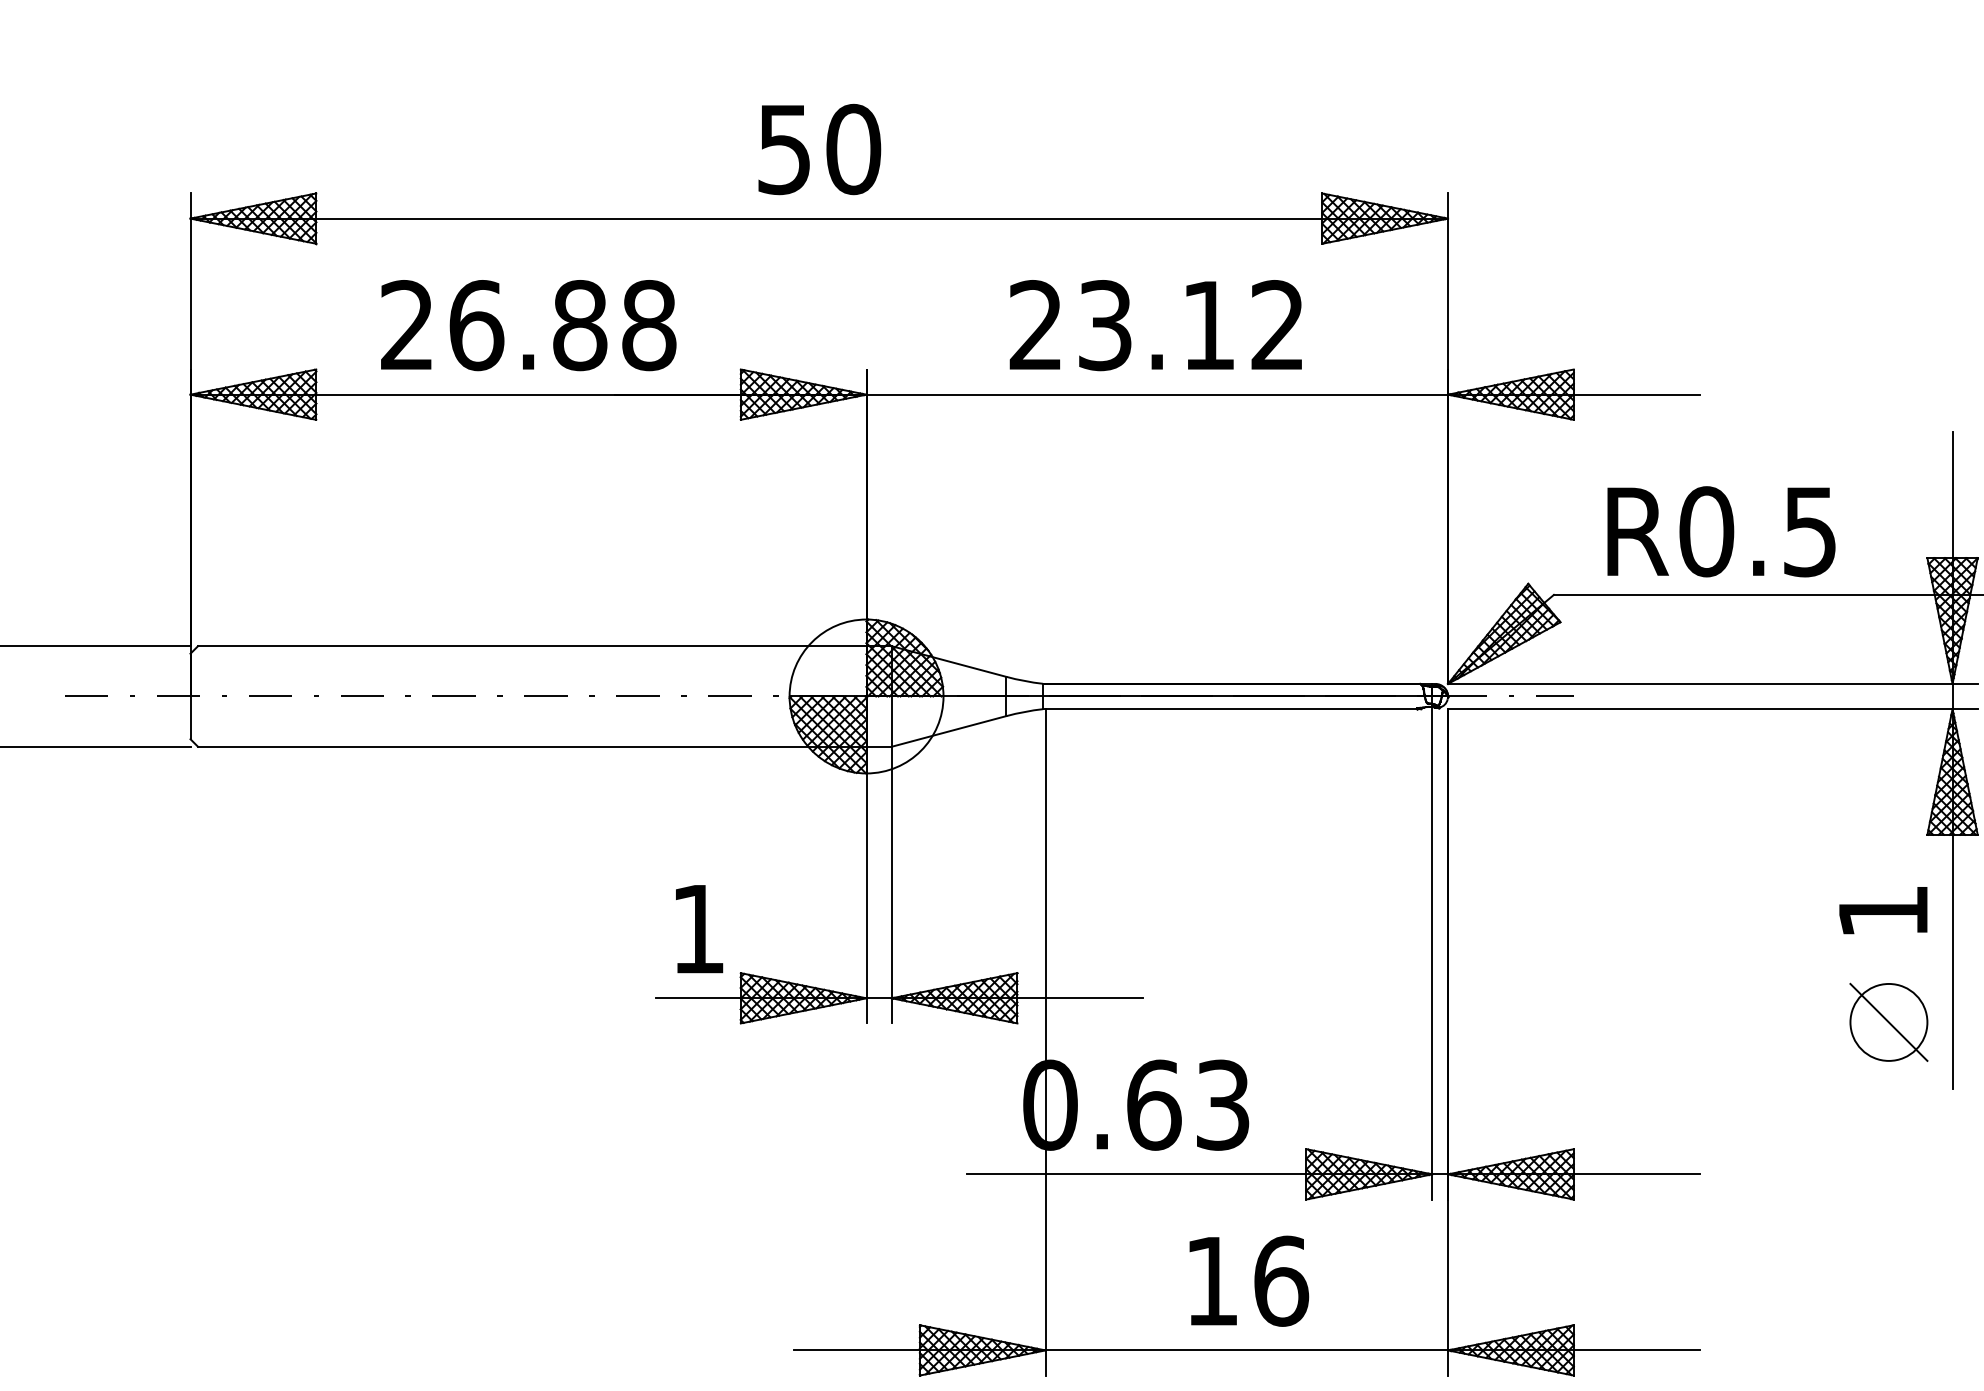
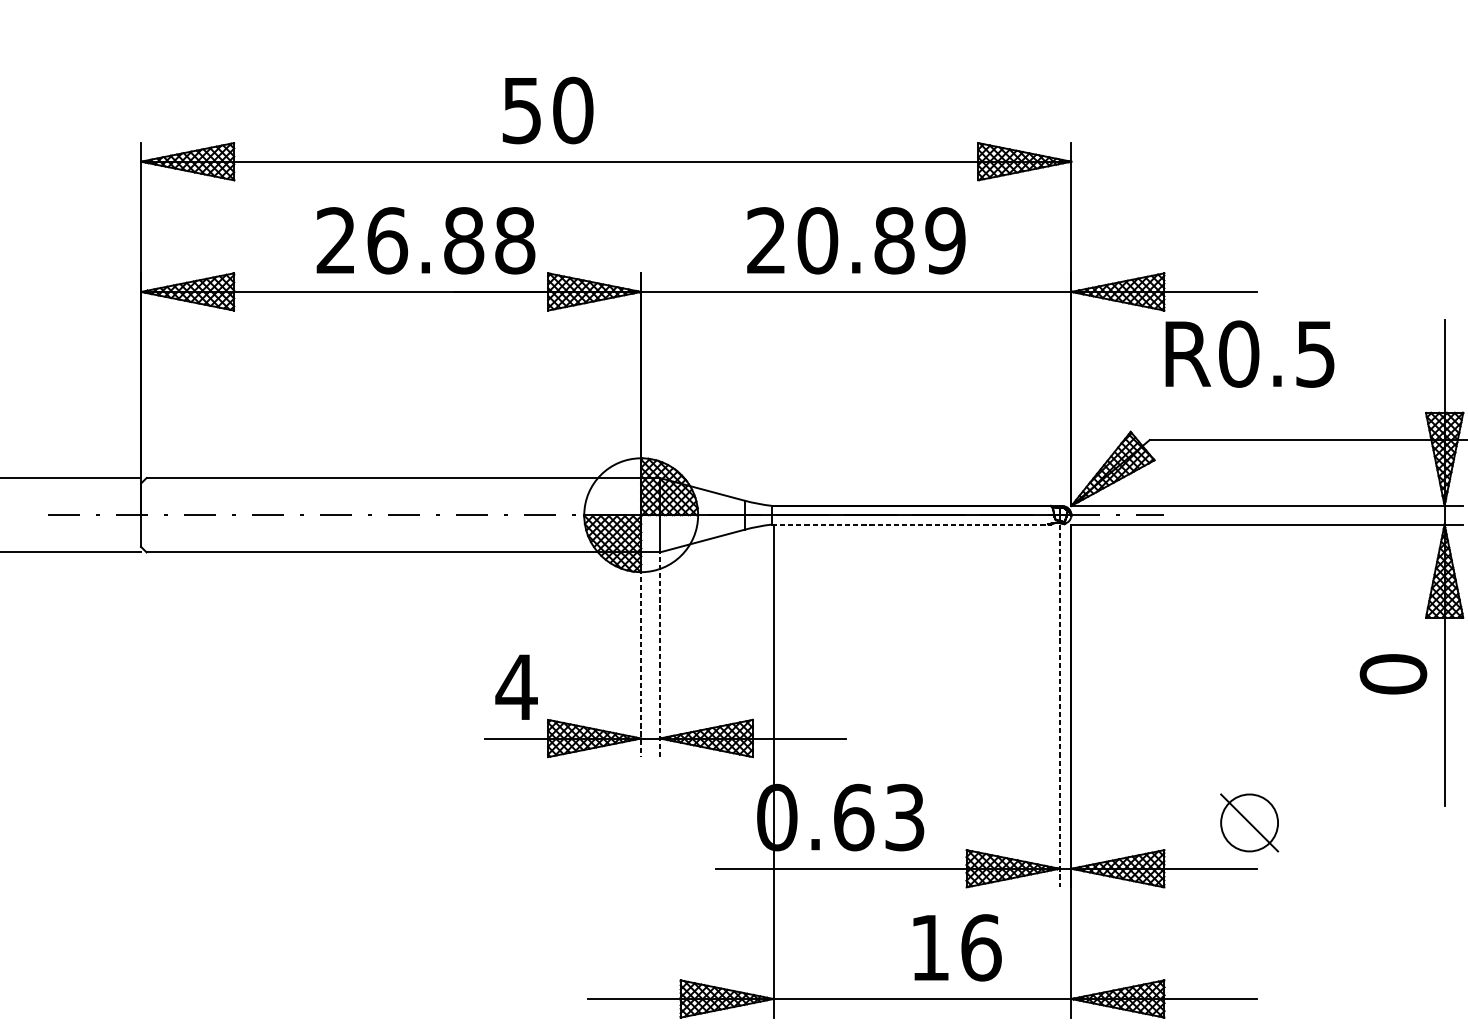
text: (819, 149) -> (547, 110), moved
text: (528, 325) -> (425, 240), moved
text: (1191, 325) -> (881, 240), 23.12 -> 20.89
text: (1721, 531) -> (1250, 353), moved
line: (1231, 709) -> (911, 524), solid -> dashed
line: (891, 884) -> (659, 654), solid -> dashed
line: (866, 885) -> (641, 655), solid -> dashed
text: (1883, 911) -> (1393, 674), 1 -> 0
text: (697, 929) -> (516, 687), 1 -> 4
line: (1432, 954) -> (1059, 706), solid -> dashed
part: (1888, 1021) -> (1249, 822), moved
text: (1249, 1280) -> (957, 947), moved

